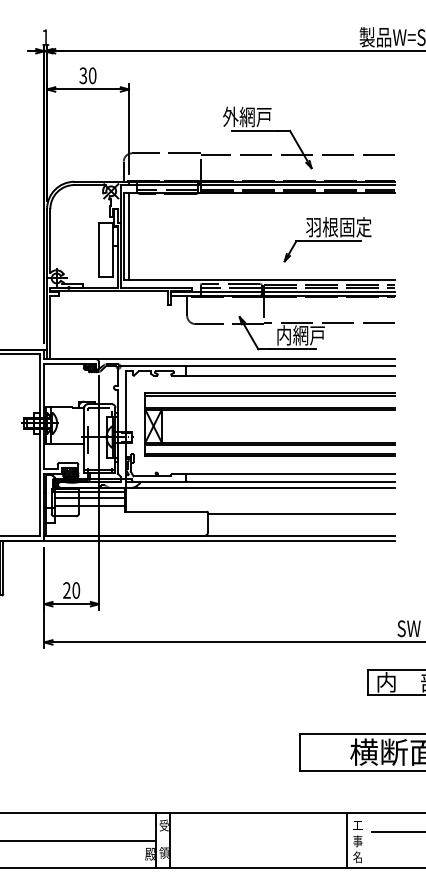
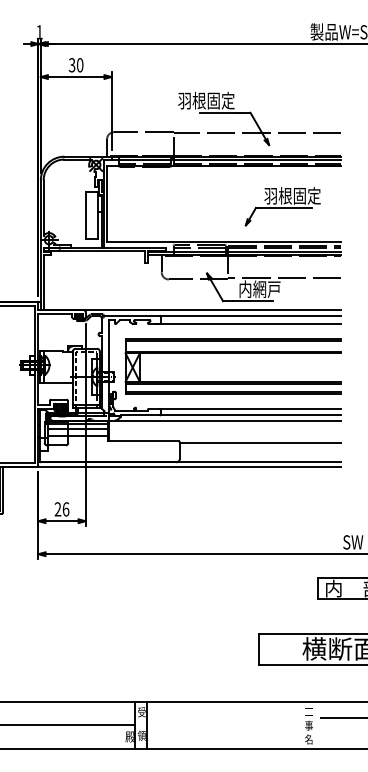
text: (239, 116) -> (206, 100), 外網戸 -> 羽根固定
line: (128, 236) -> (111, 203), removed
text: (75, 590) -> (65, 509), 20 -> 26
line: (348, 839) -> (300, 724), removed

